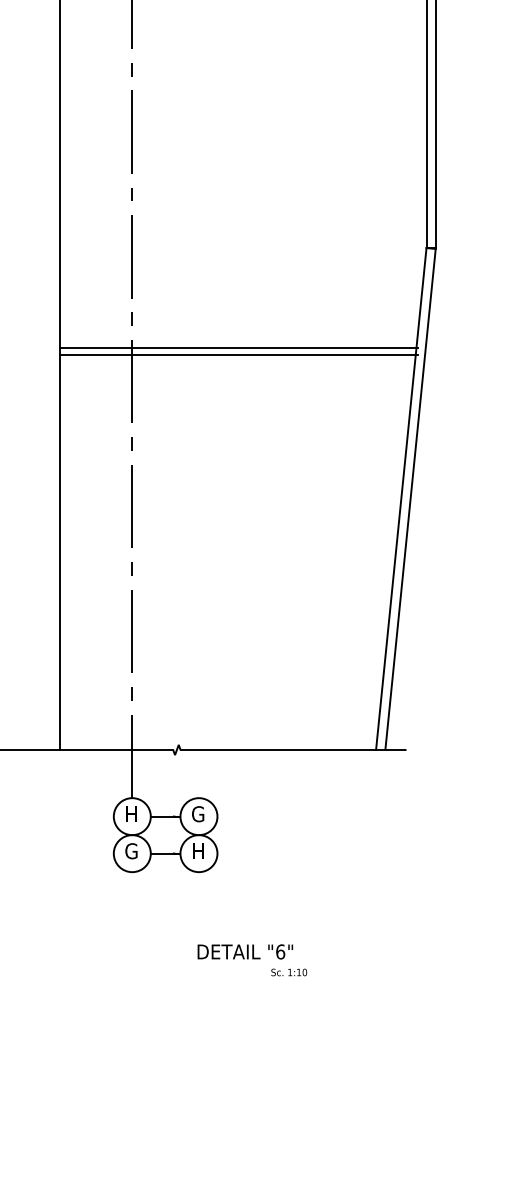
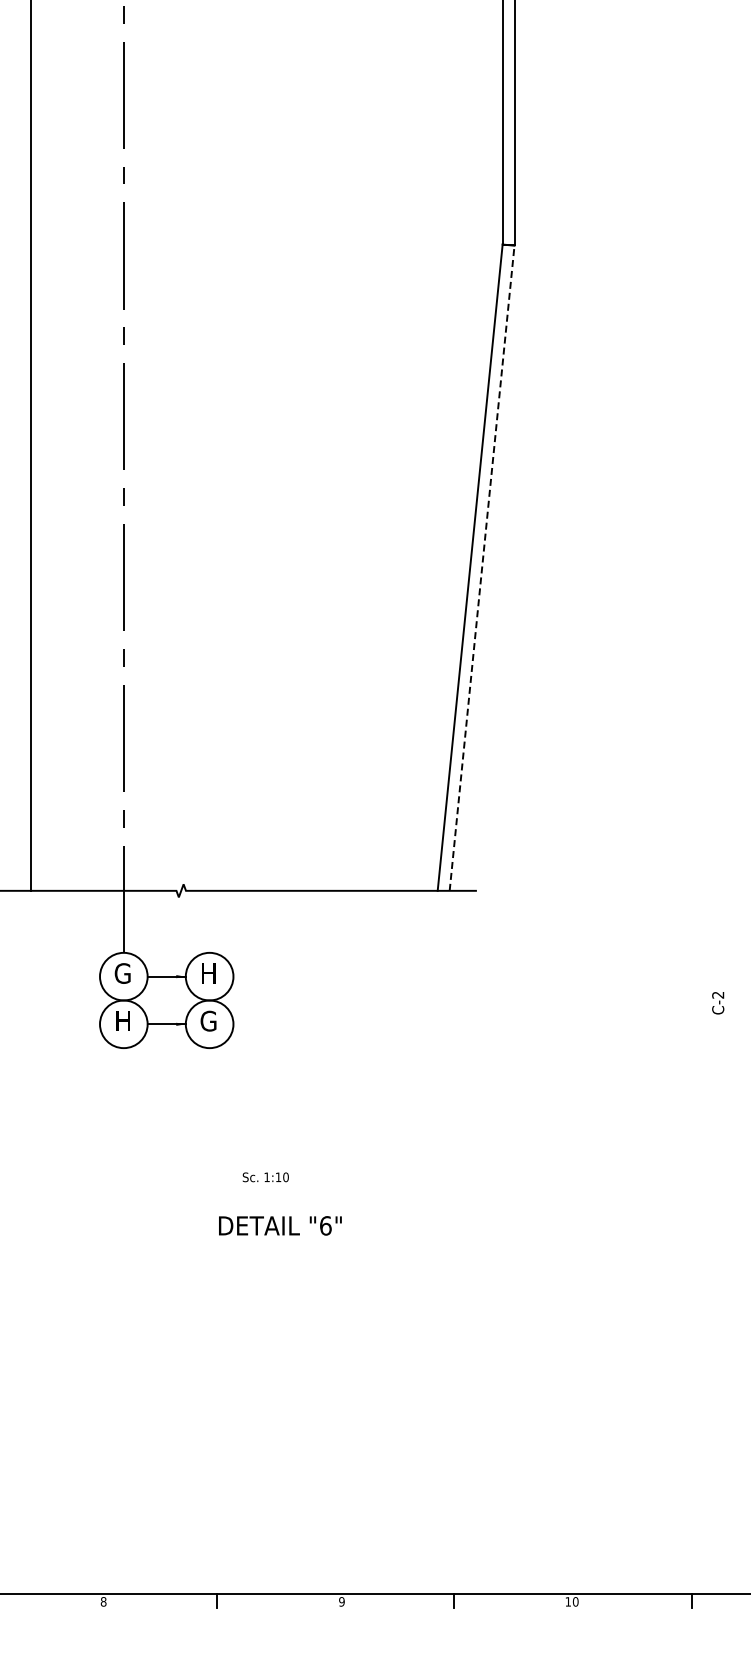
line: (239, 348) -> (261, 373), removed
line: (238, 355) -> (260, 382), removed
line: (410, 498) -> (482, 567), solid -> dashed
text: (131, 814) -> (122, 973), H -> G
text: (198, 814) -> (208, 973), G -> H
text: (131, 850) -> (122, 1020), G -> H
text: (198, 850) -> (208, 1020), H -> G
text: (245, 951) -> (280, 1225), moved
text: (288, 972) -> (265, 1177), moved

